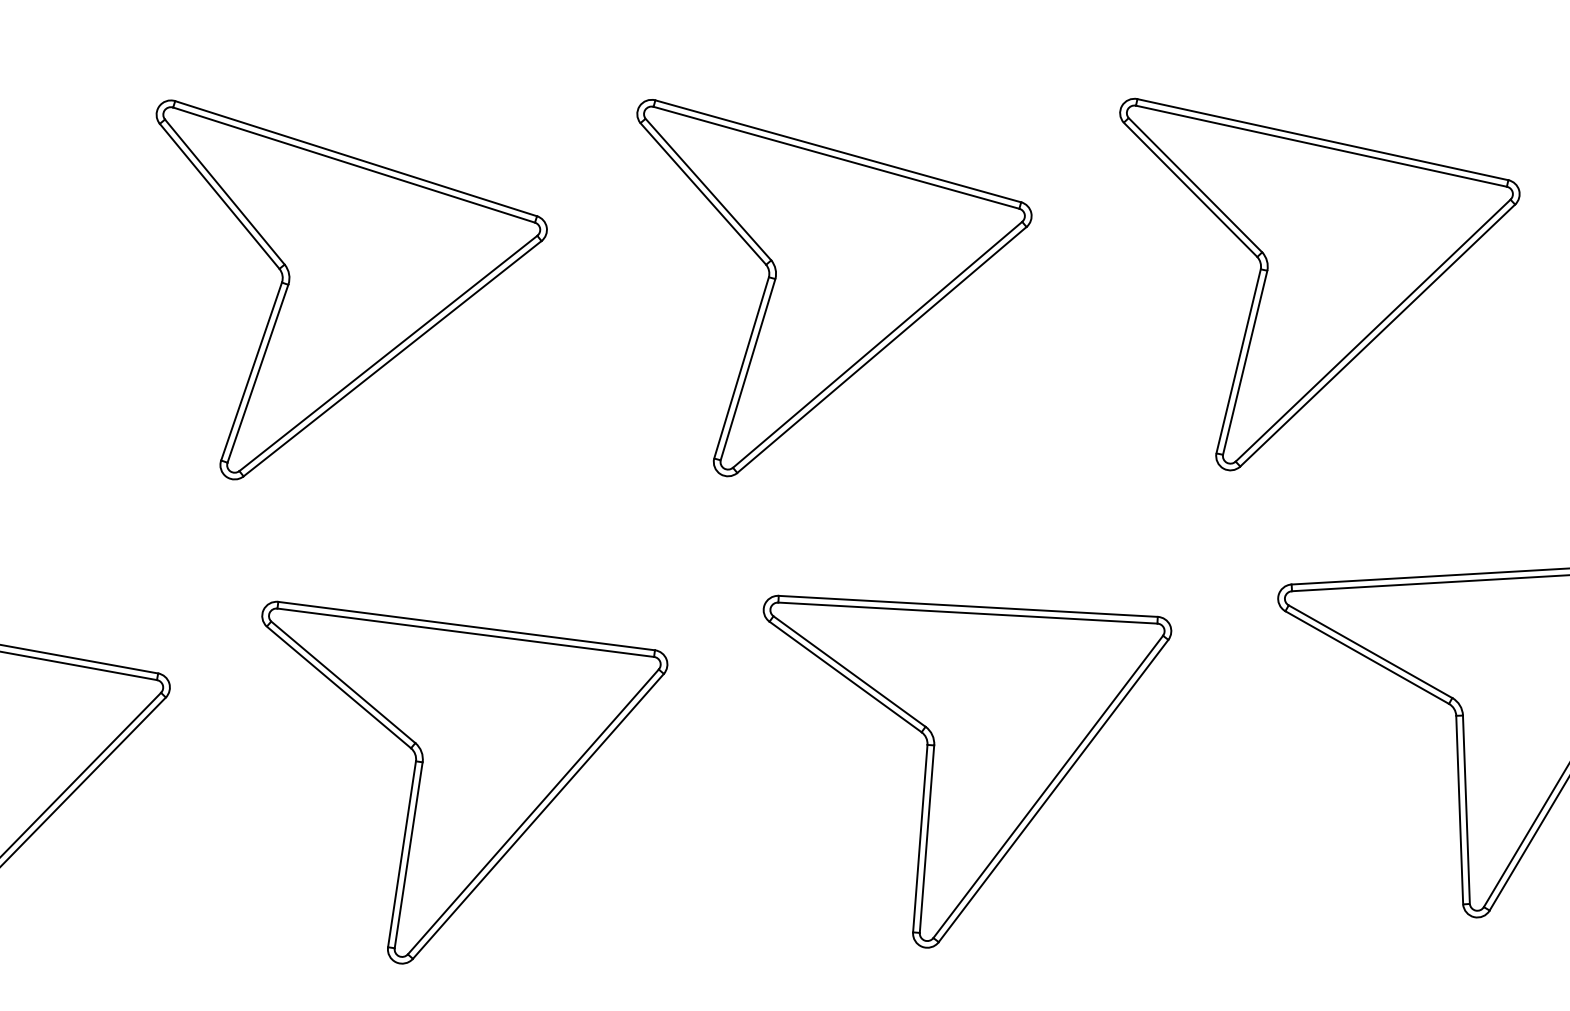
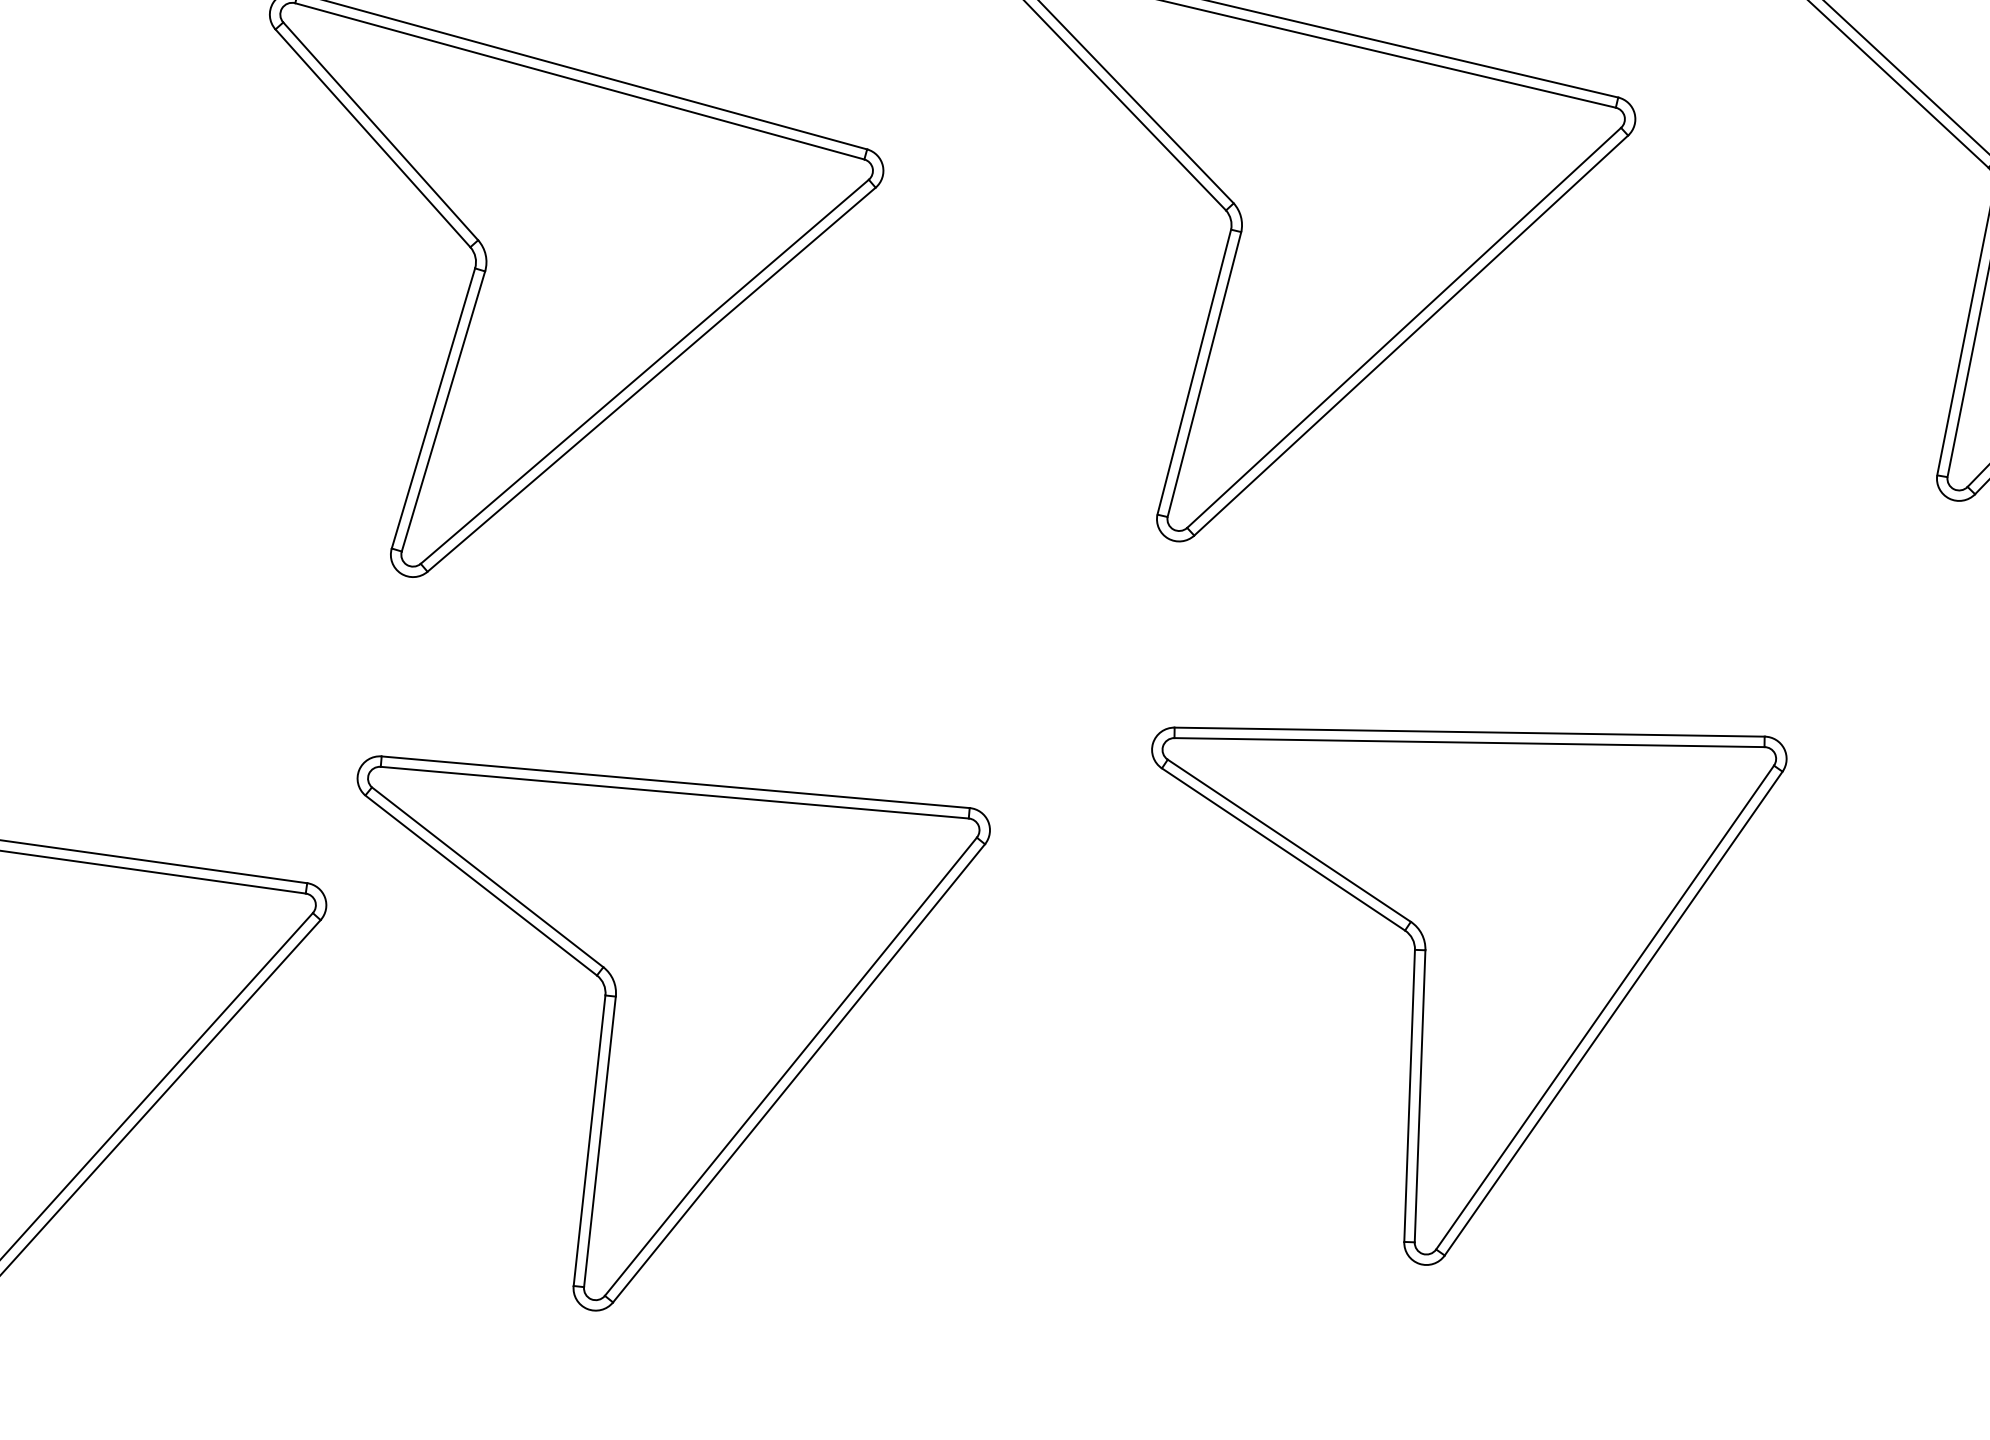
part: (967, 771) -> (1478, 988), moved
part: (464, 782) -> (682, 1025), moved

